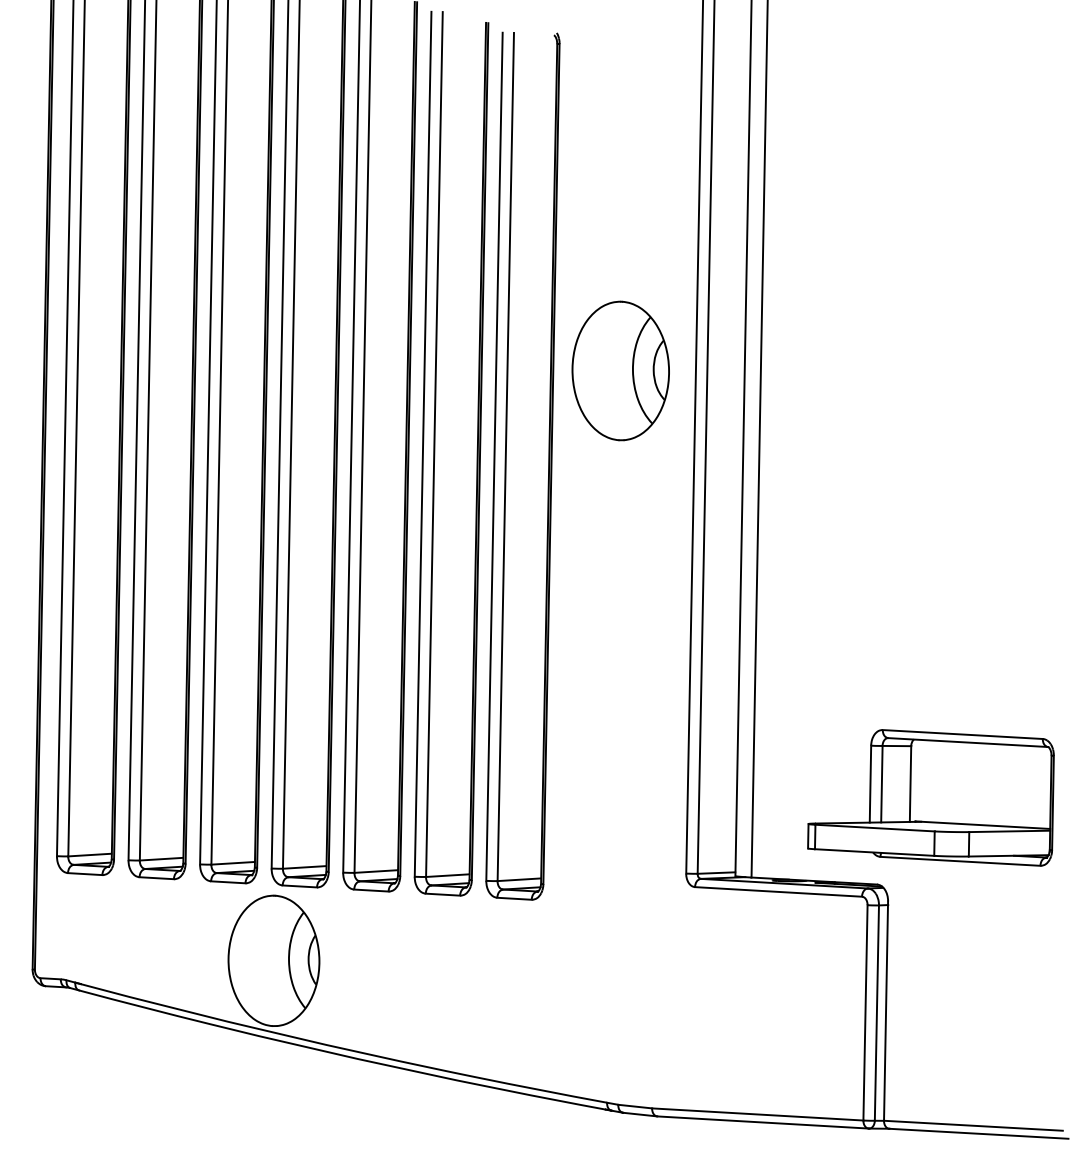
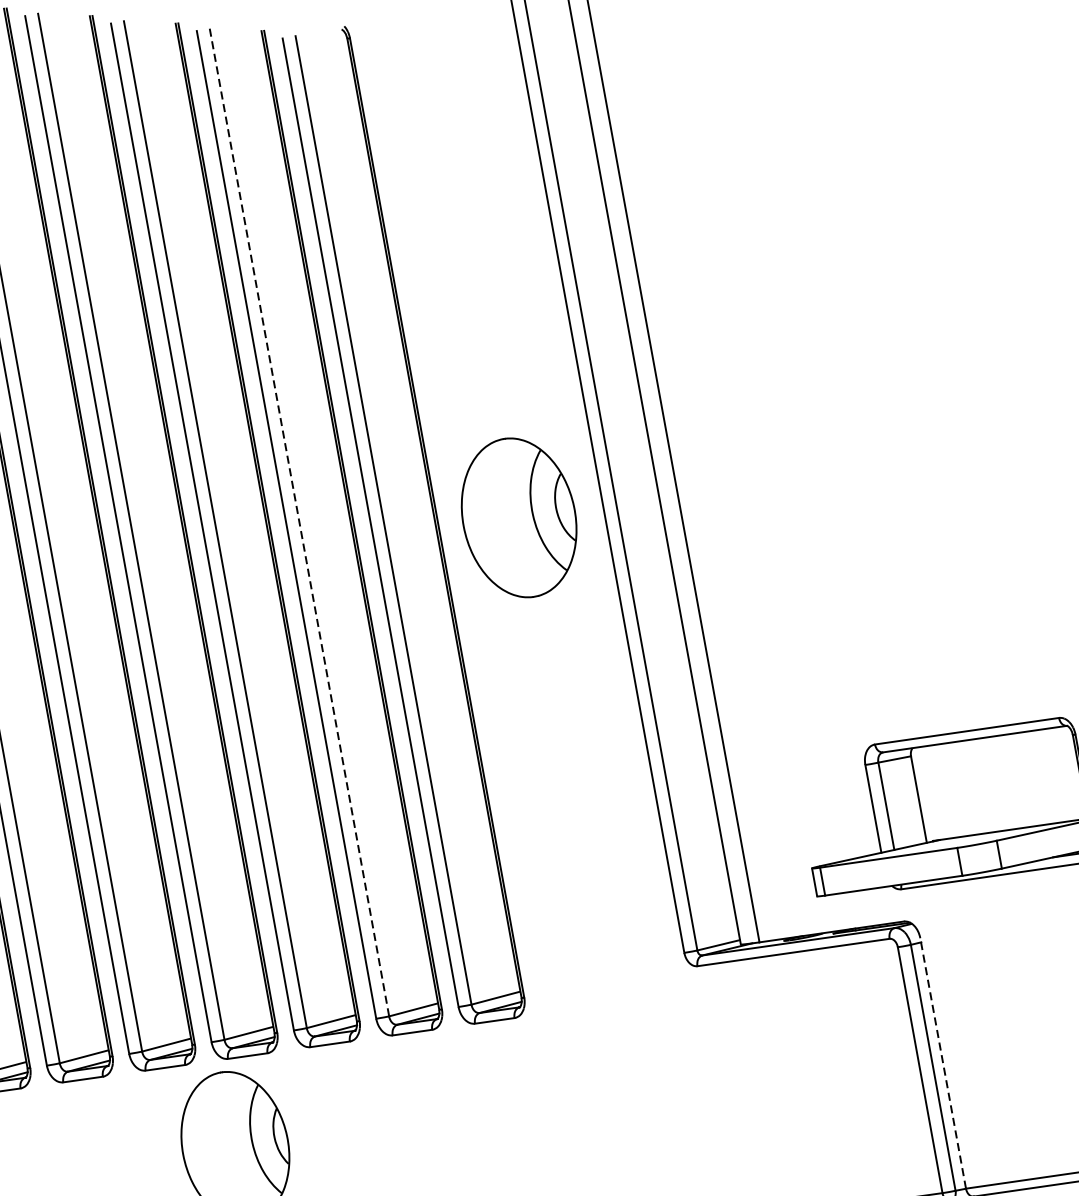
part: (620, 370) -> (518, 517), moved
line: (434, 444) -> (299, 522), solid -> dashed
line: (886, 1011) -> (943, 1063), solid -> dashed

